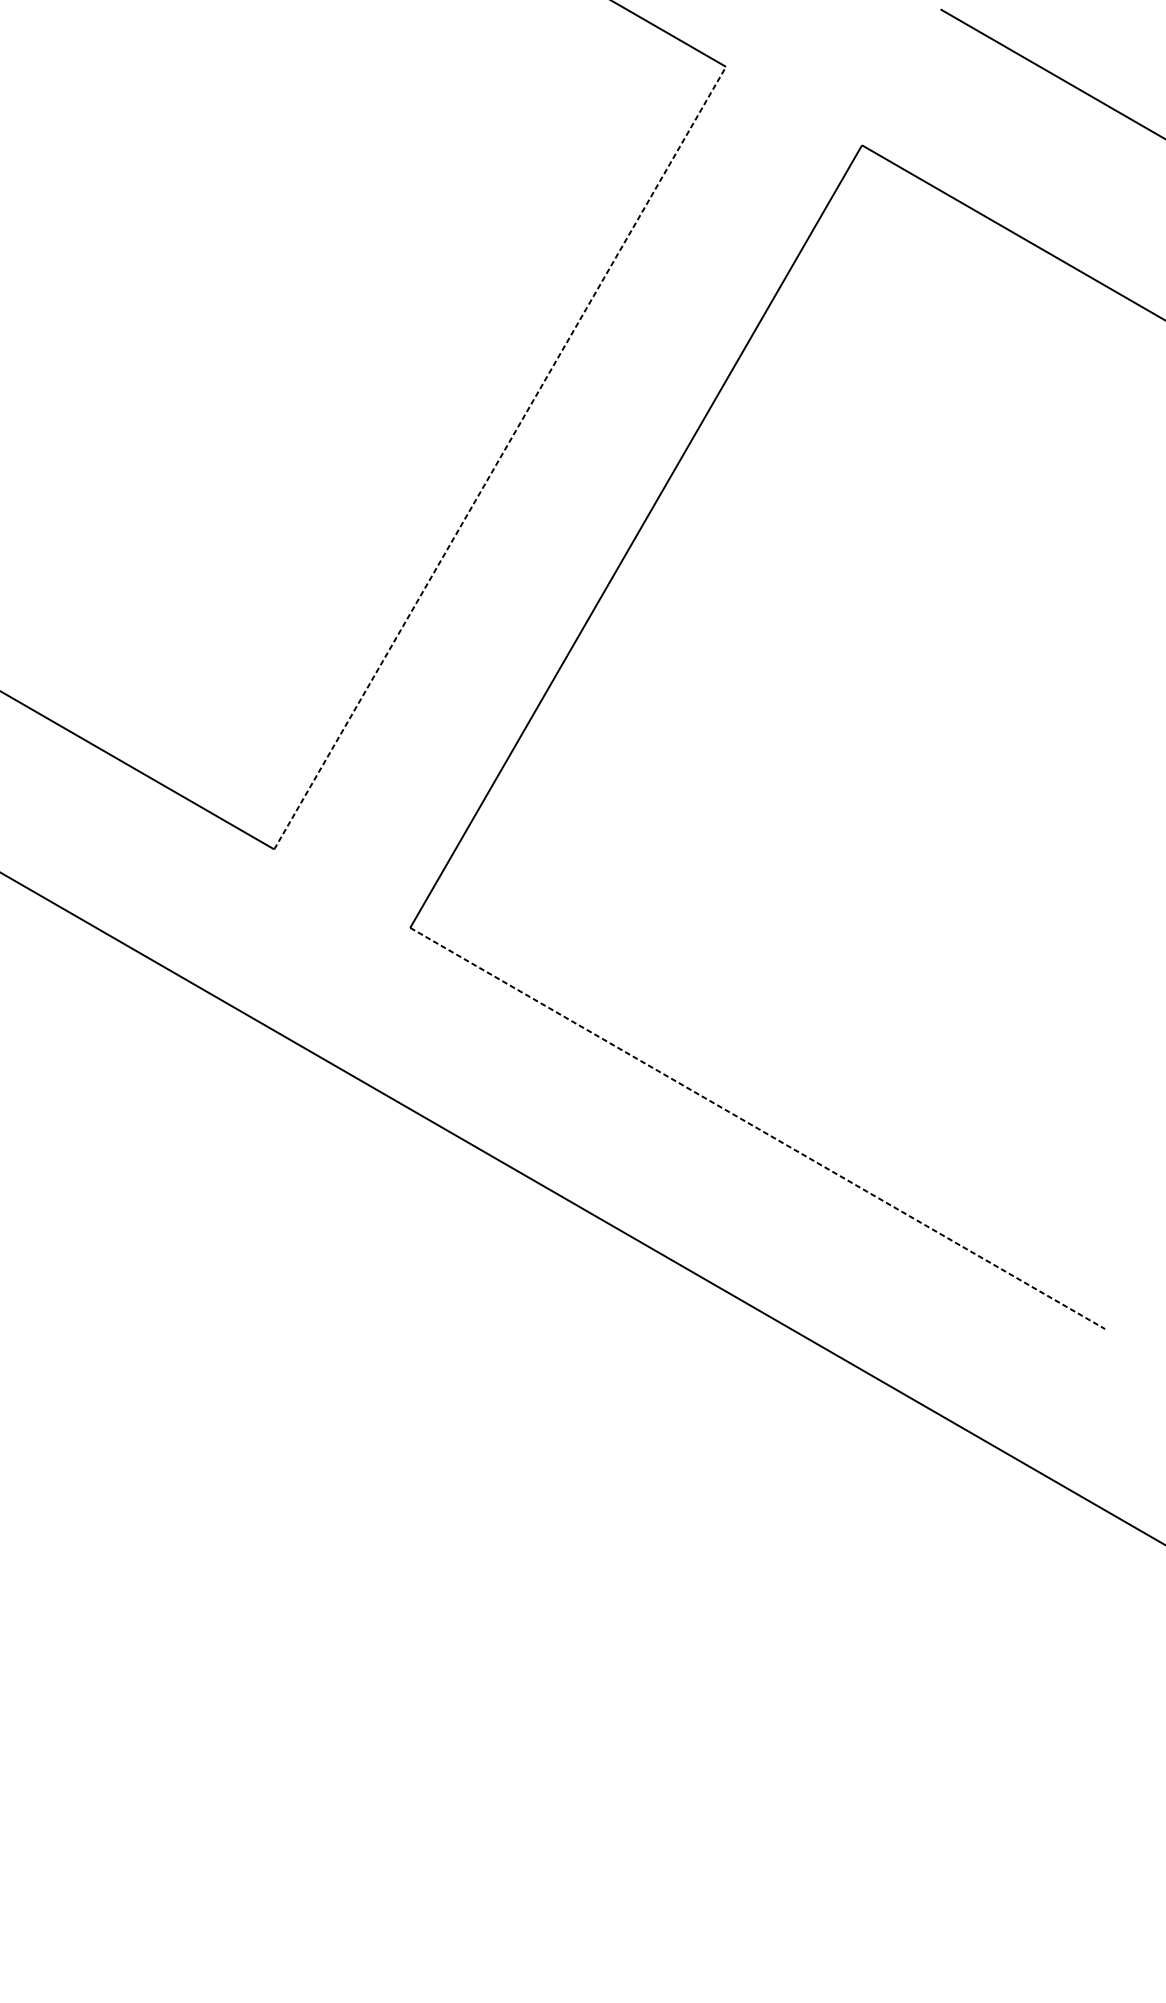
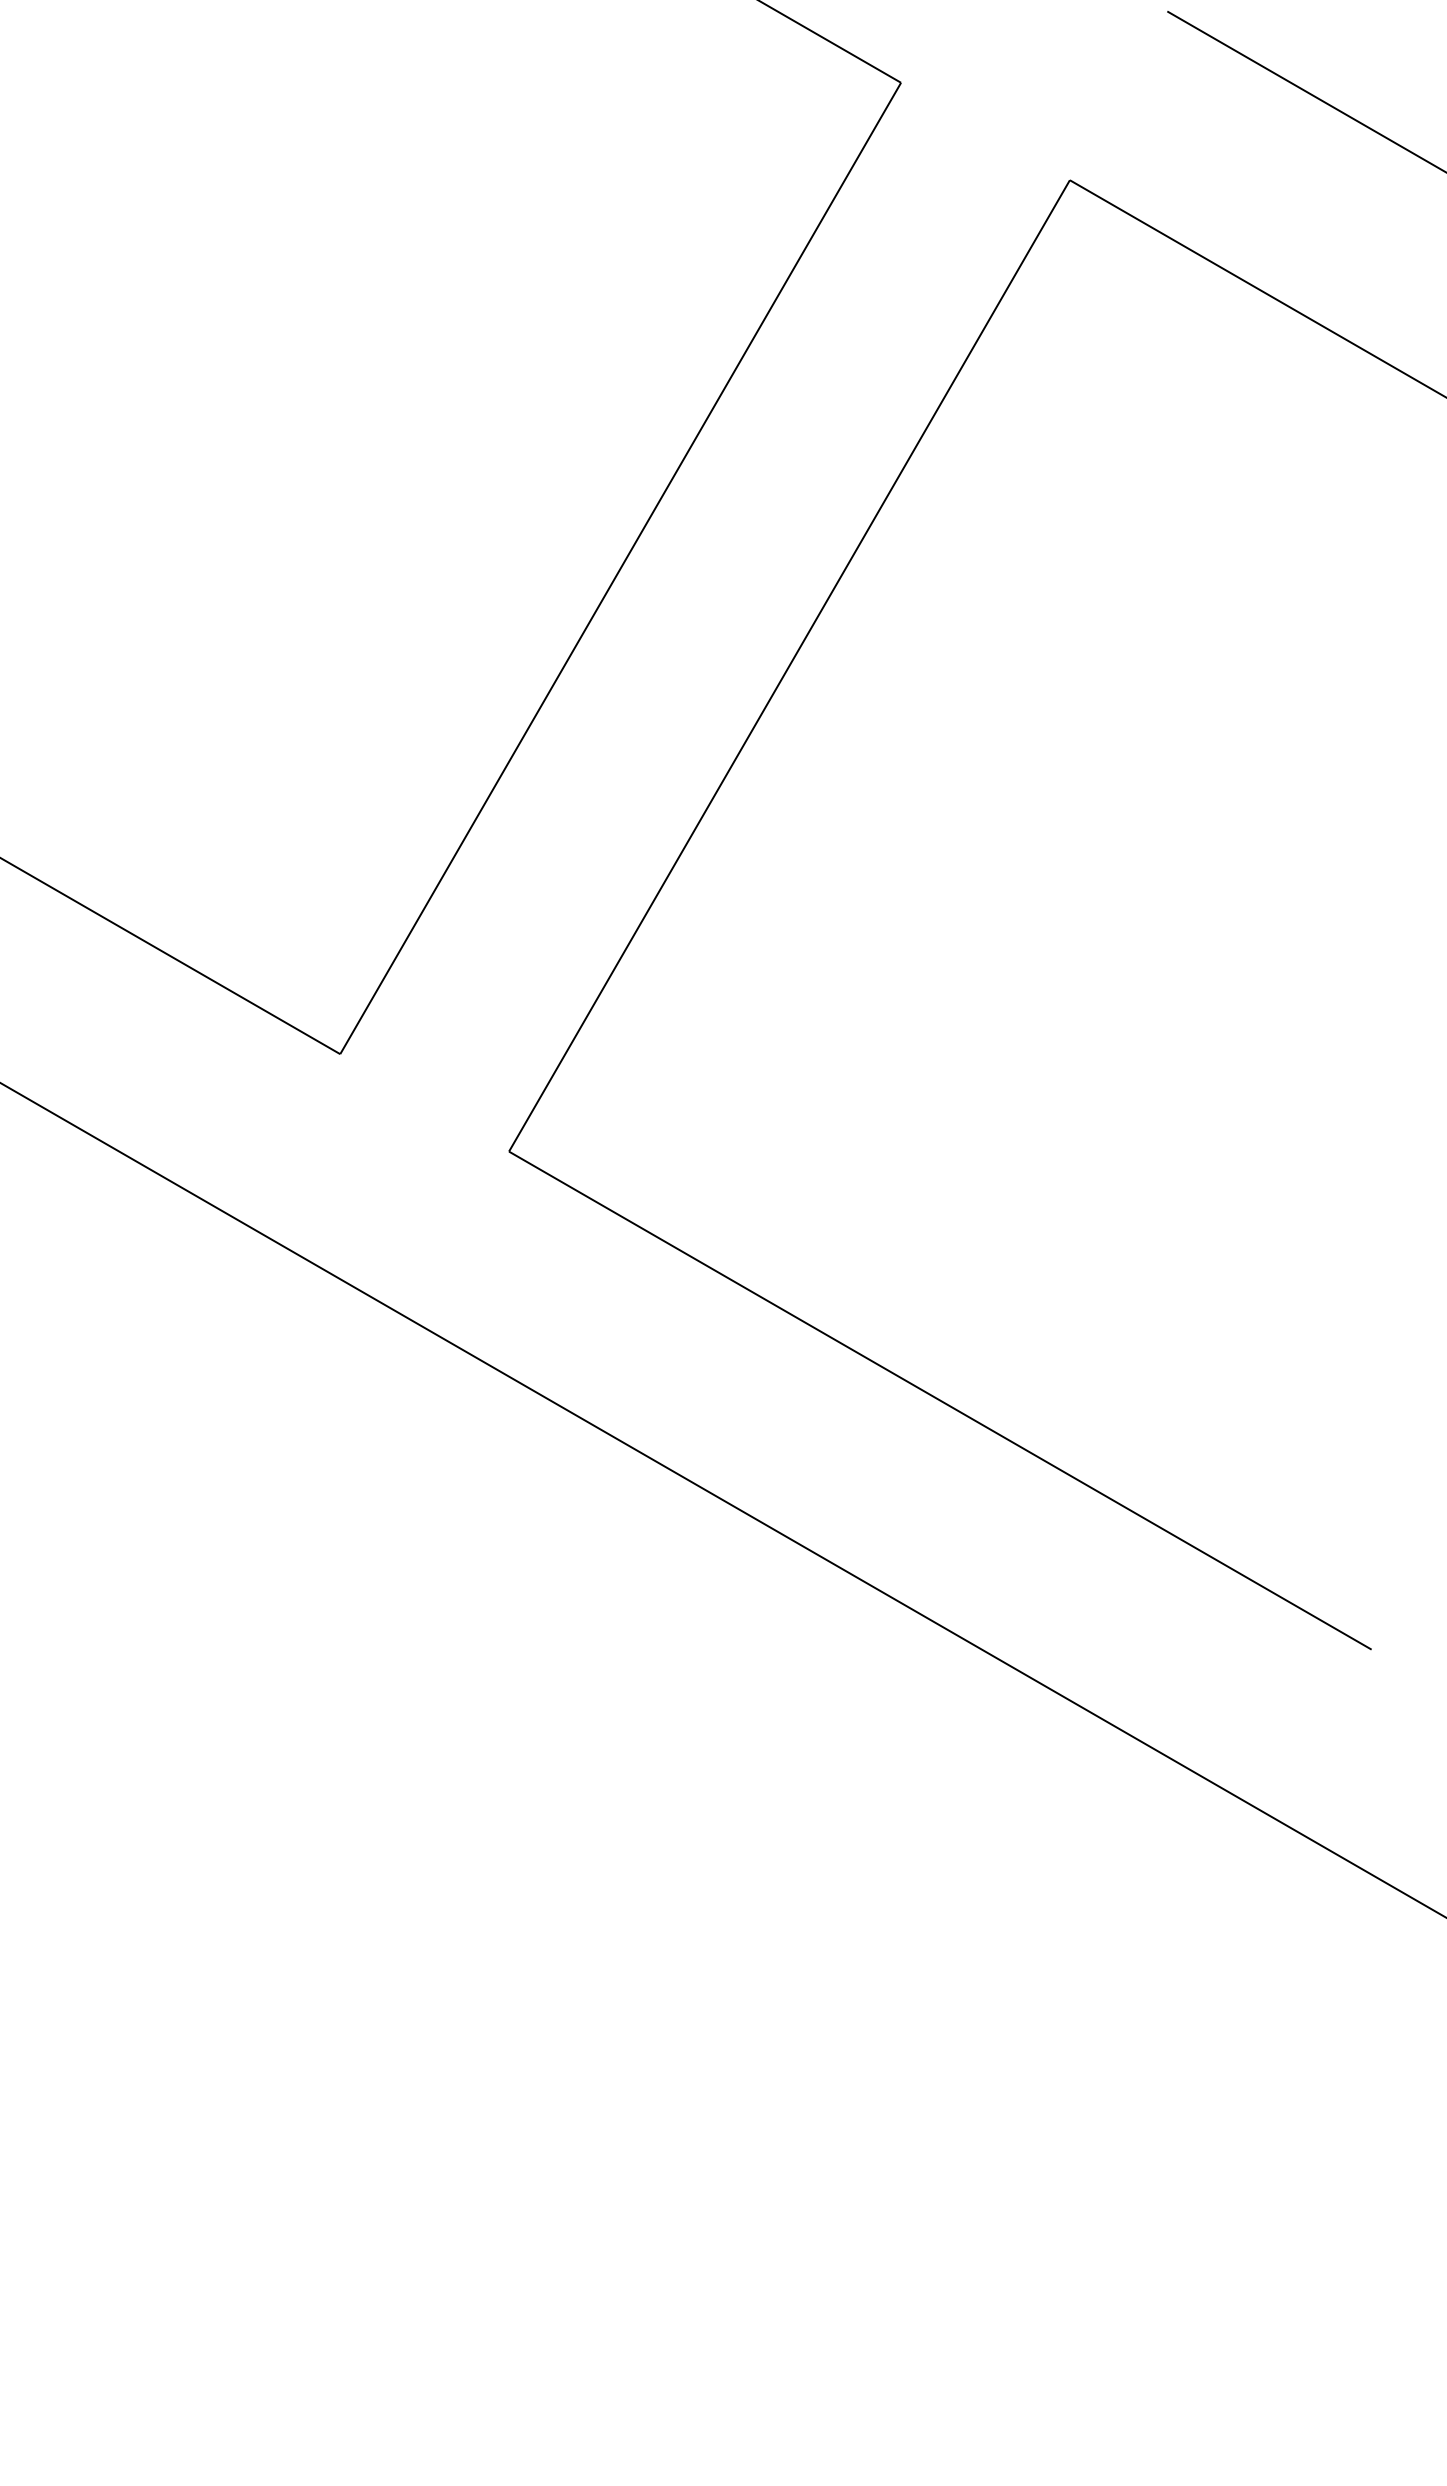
line: (500, 458) -> (620, 568), dashed -> solid
line: (757, 1128) -> (940, 1400), dashed -> solid

